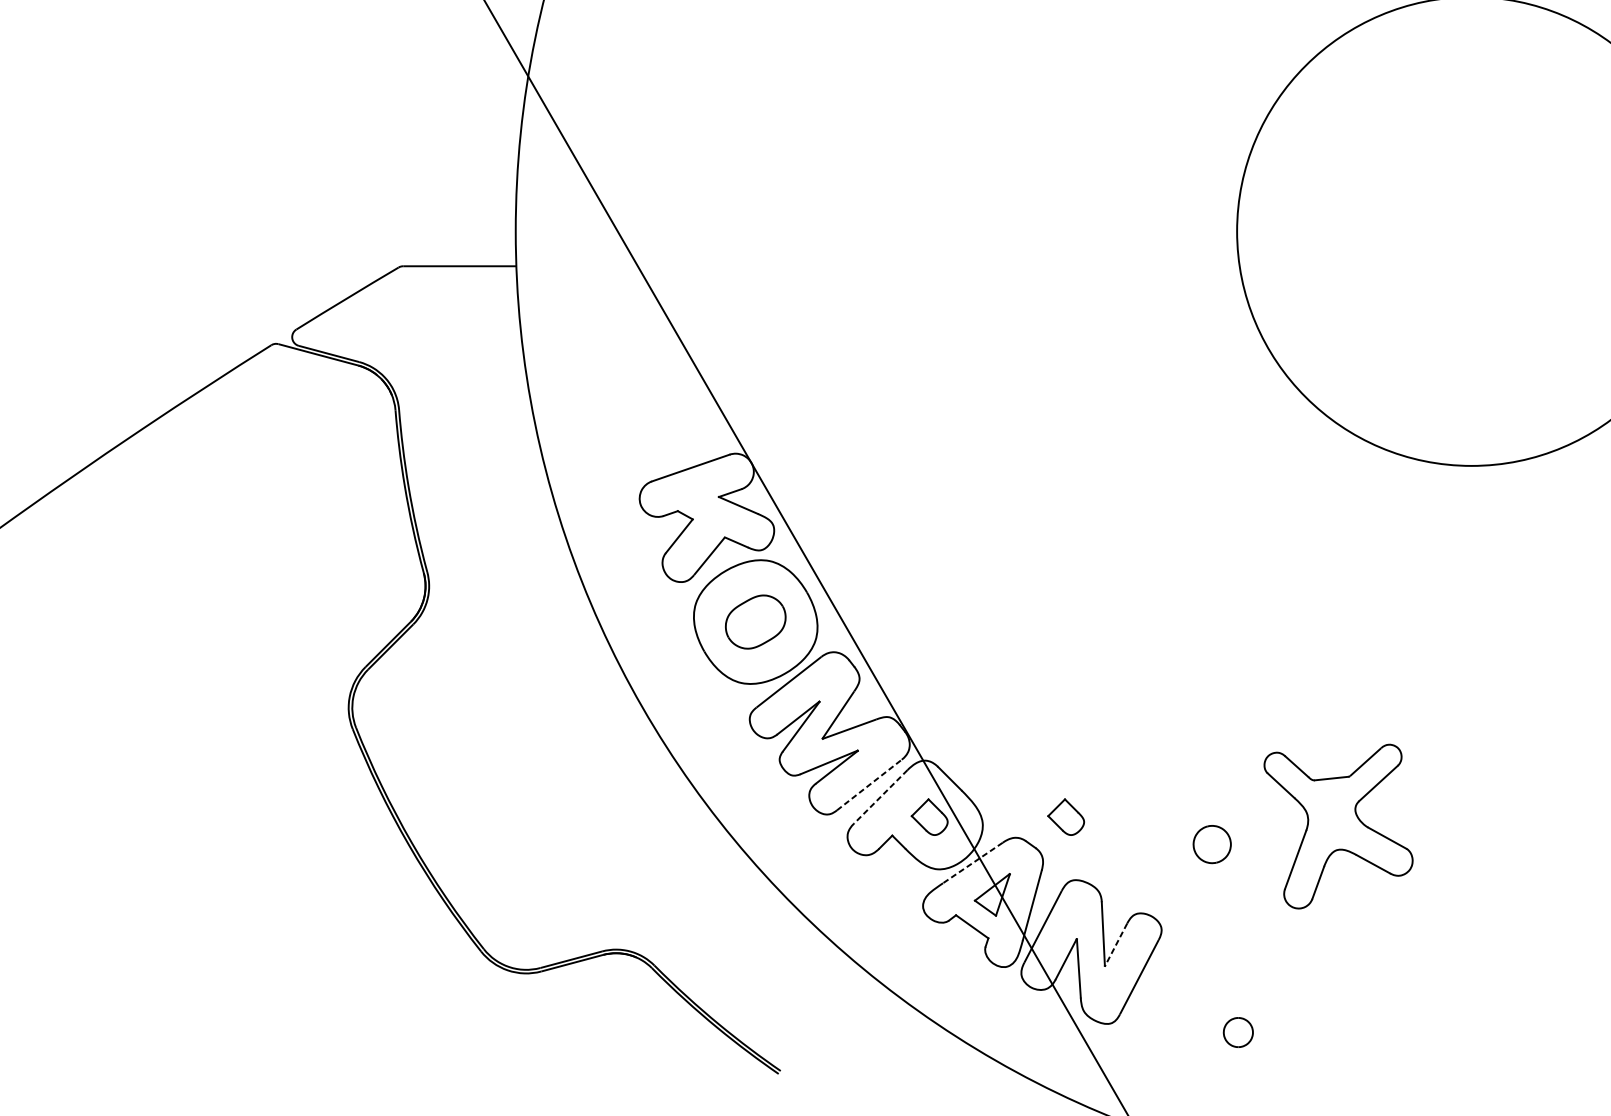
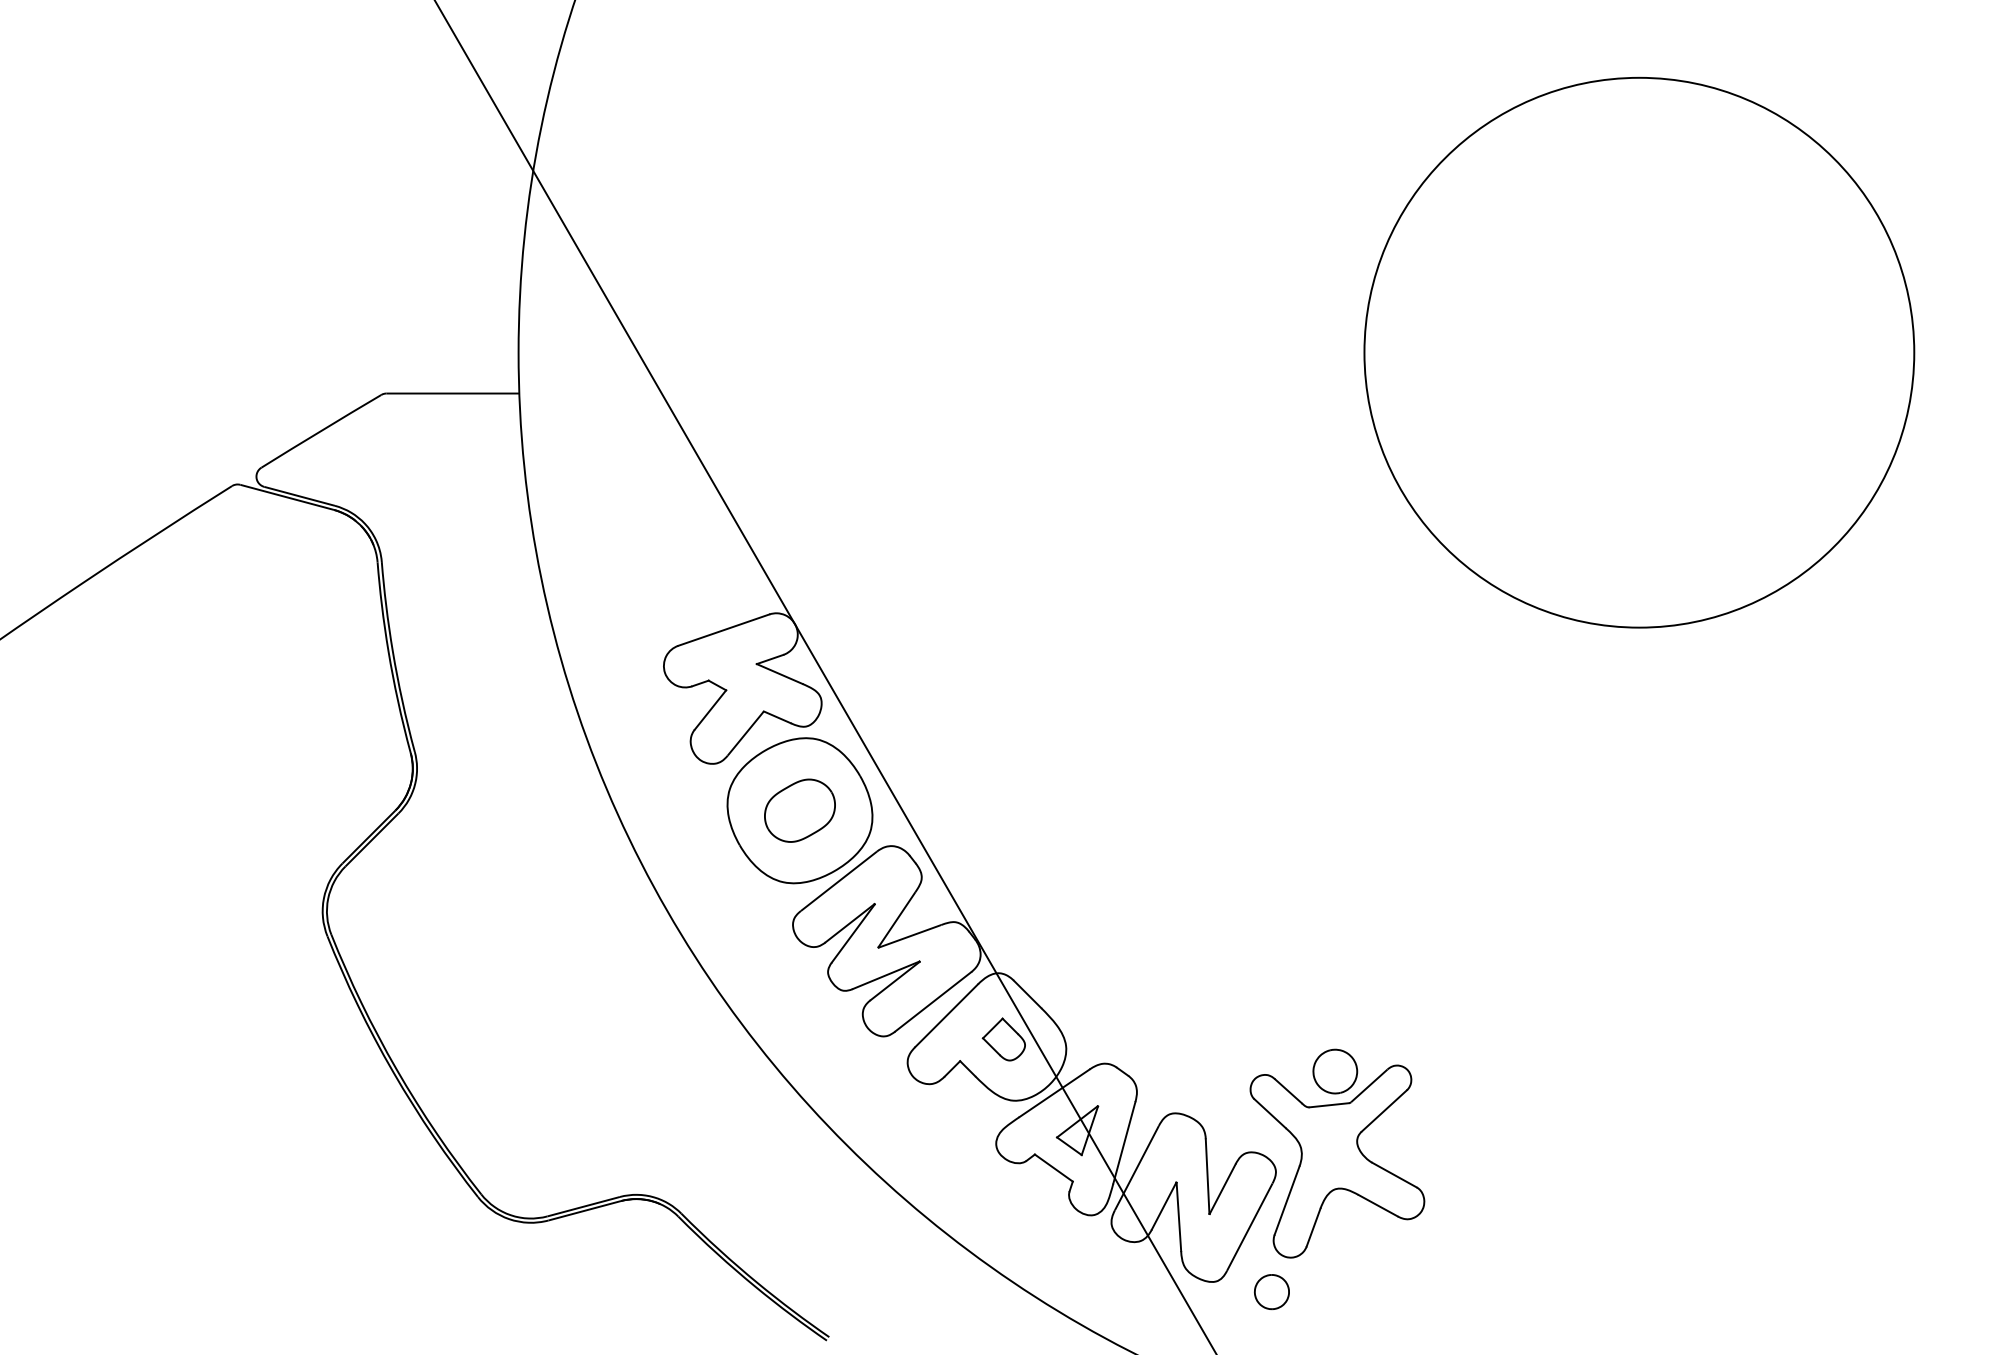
line: (869, 784) -> (933, 1001), dashed -> solid
line: (880, 797) -> (946, 1016), dashed -> solid
part: (1065, 817) -> (1163, 1039), removed
part: (1338, 826) -> (1337, 1161), moved
line: (972, 863) -> (1054, 1093), dashed -> solid
line: (1116, 945) -> (1222, 1189), dashed -> solid
part: (1237, 1032) -> (1271, 1292), moved

